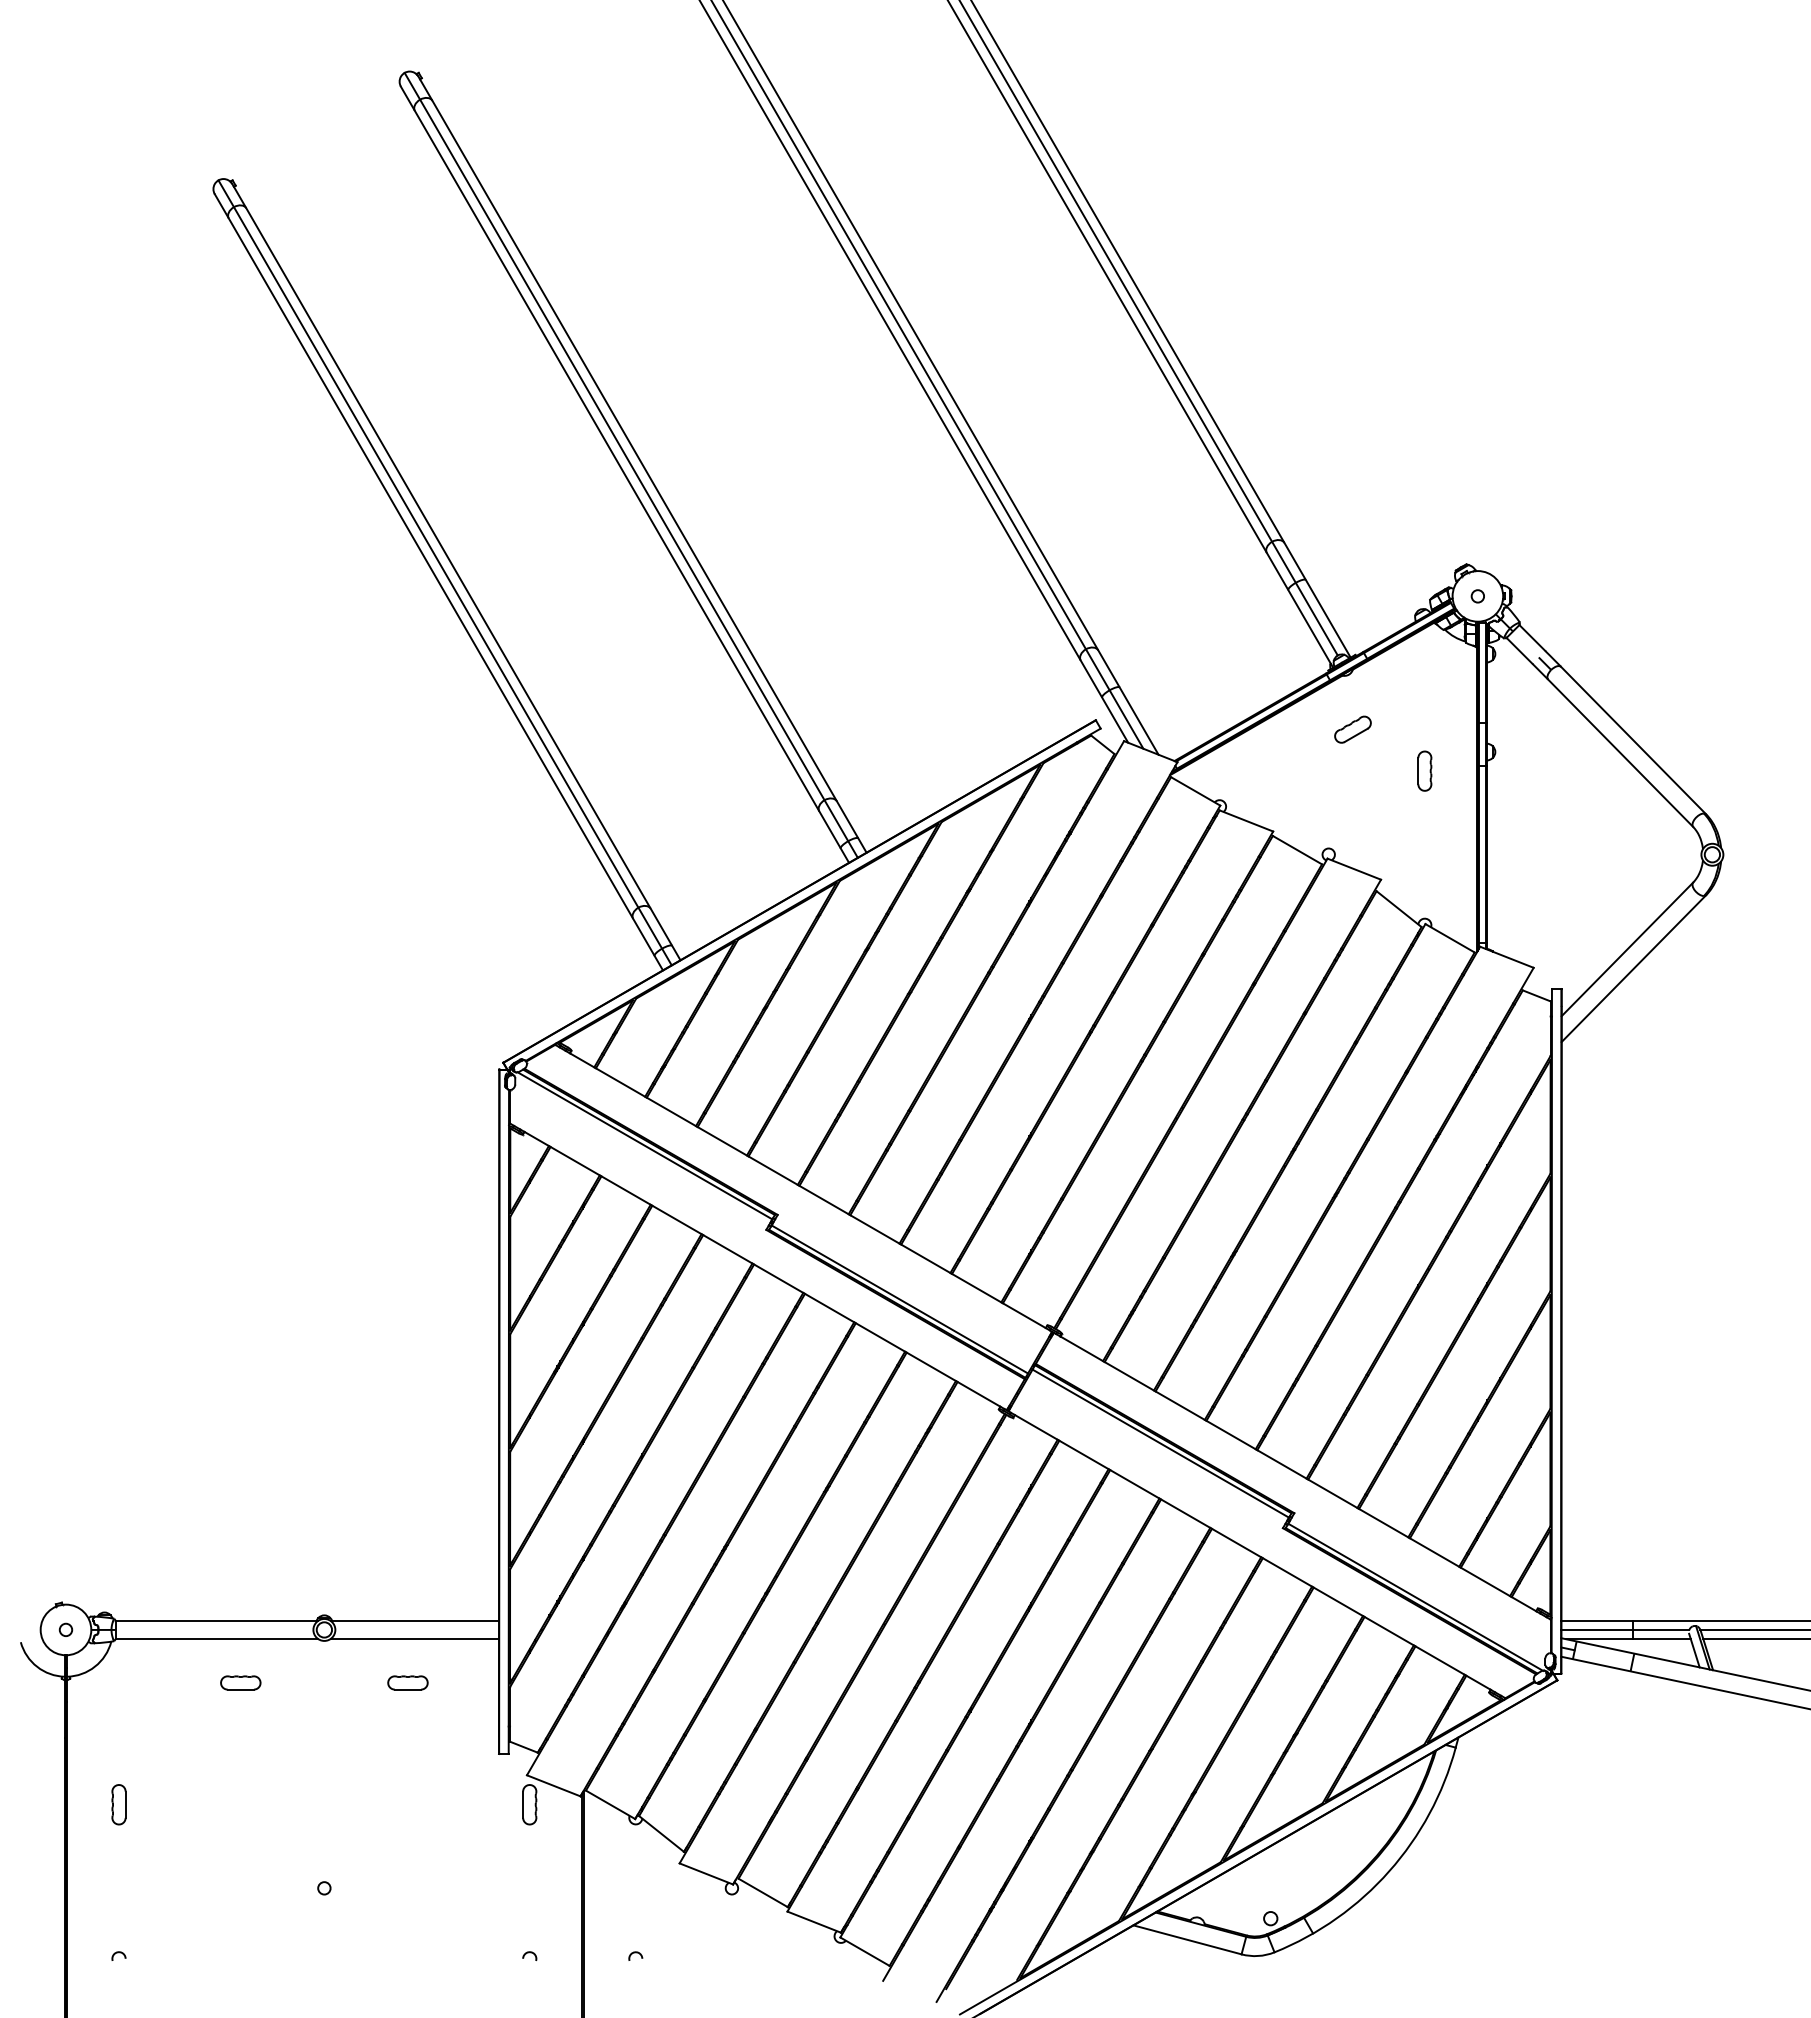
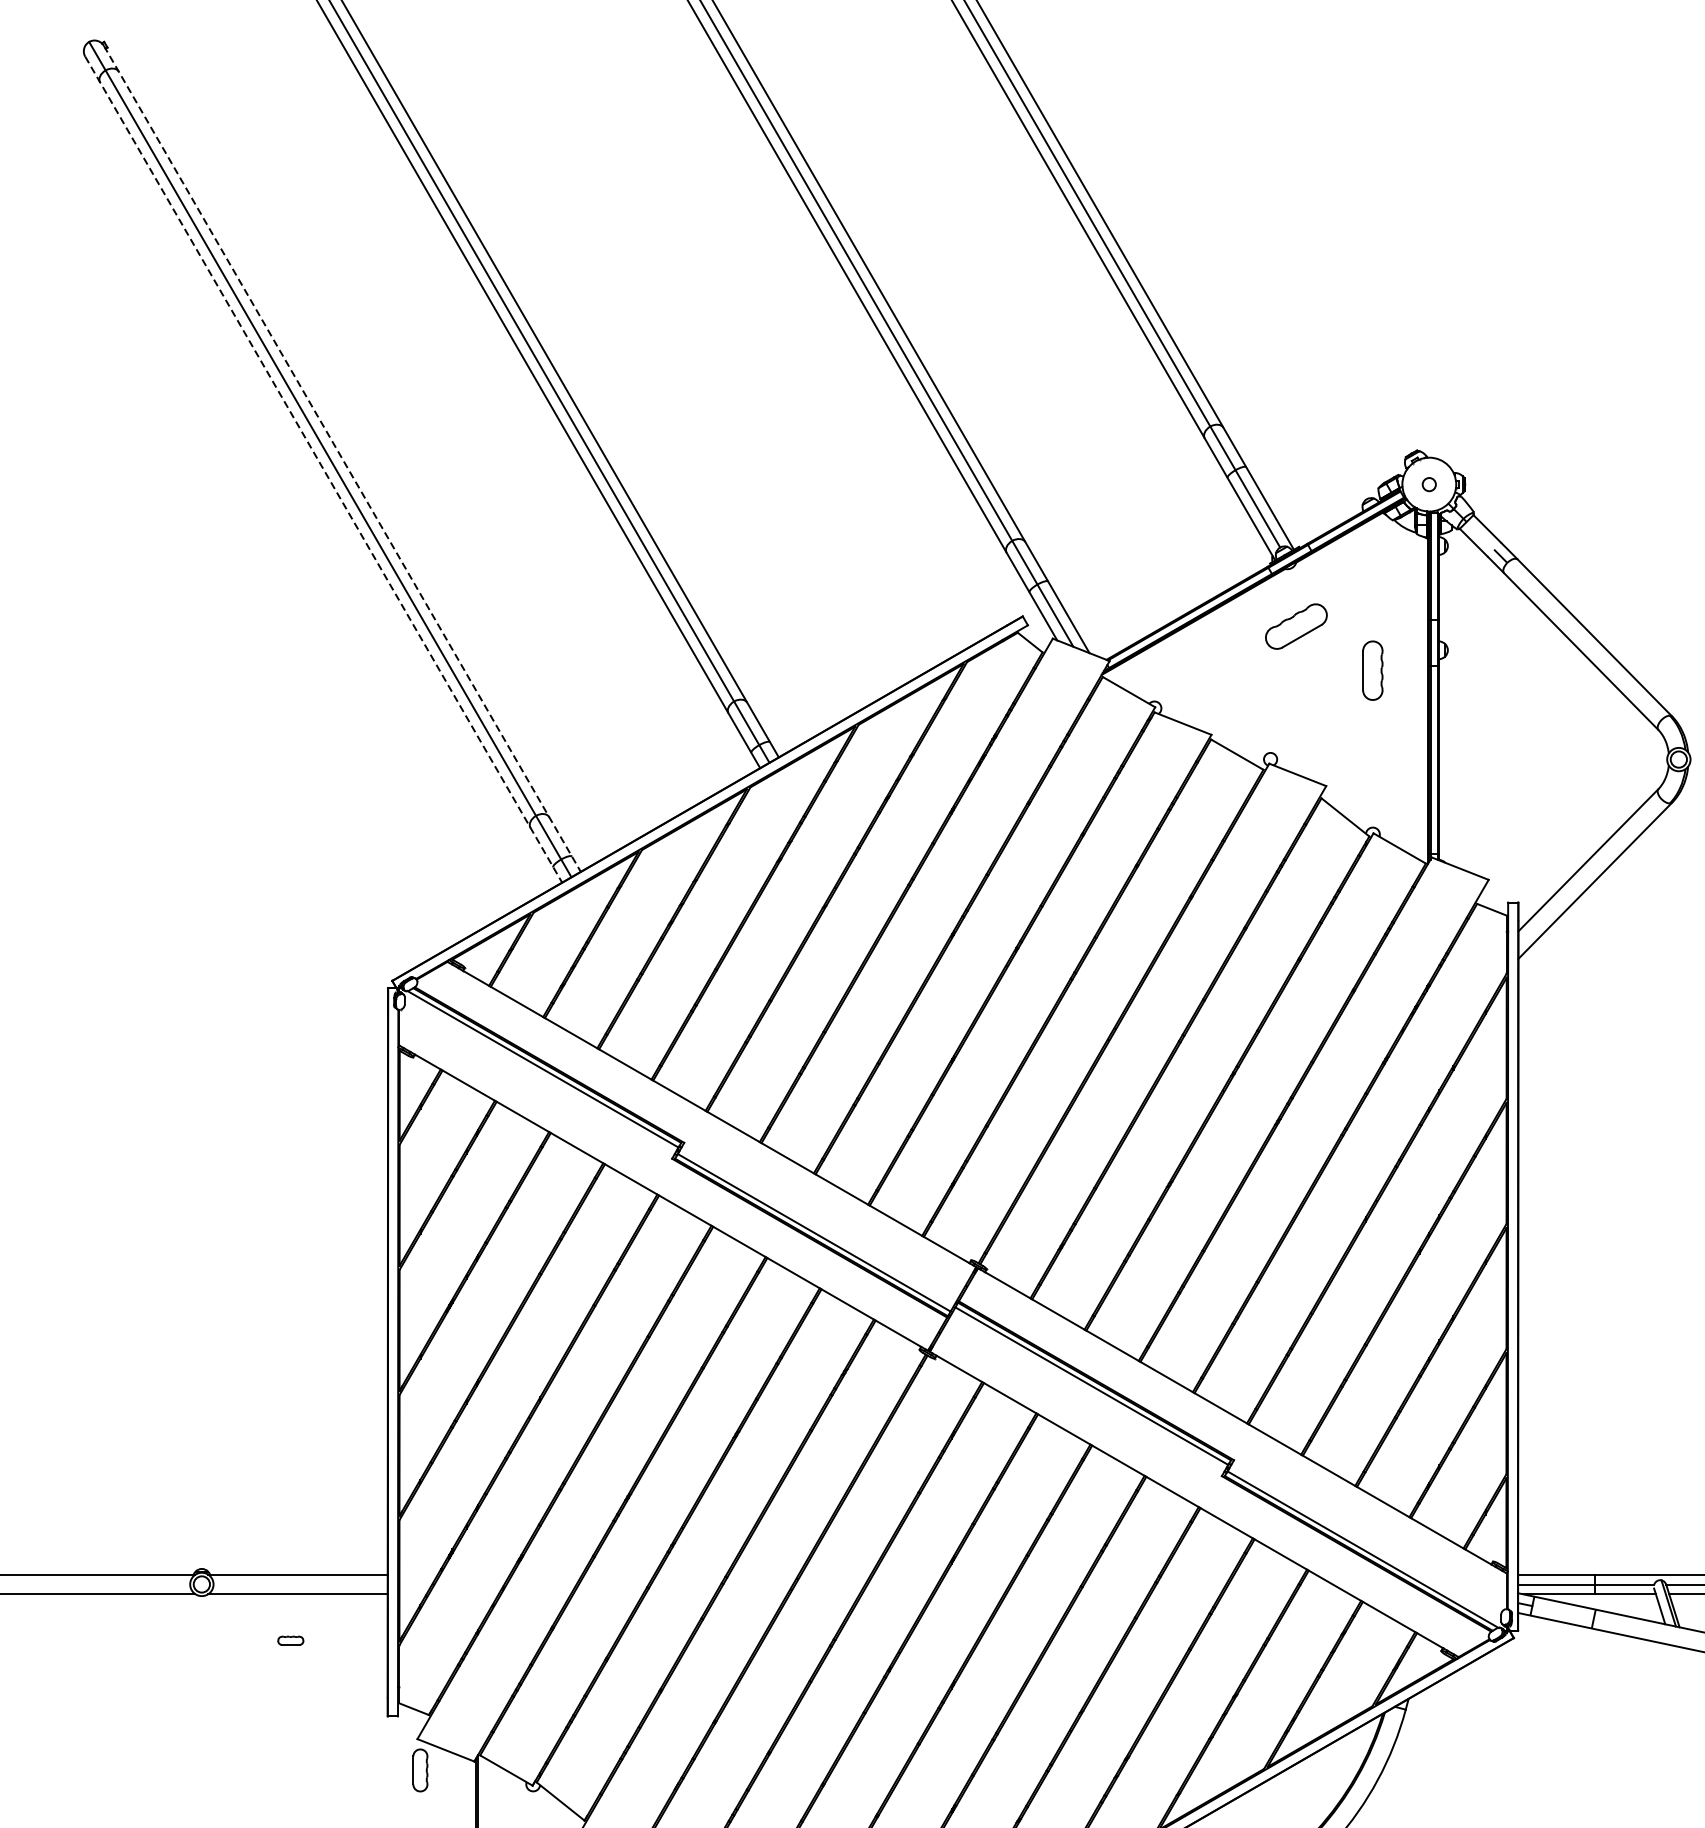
line: (456, 572) -> (342, 459), solid -> dashed
line: (439, 582) -> (324, 469), solid -> dashed
part: (1352, 729) -> (1295, 626), size x1.6
part: (1424, 770) -> (1372, 669), size x1.4
part: (240, 1682) -> (112, 1640), removed
part: (407, 1682) -> (290, 1640), size x0.6

